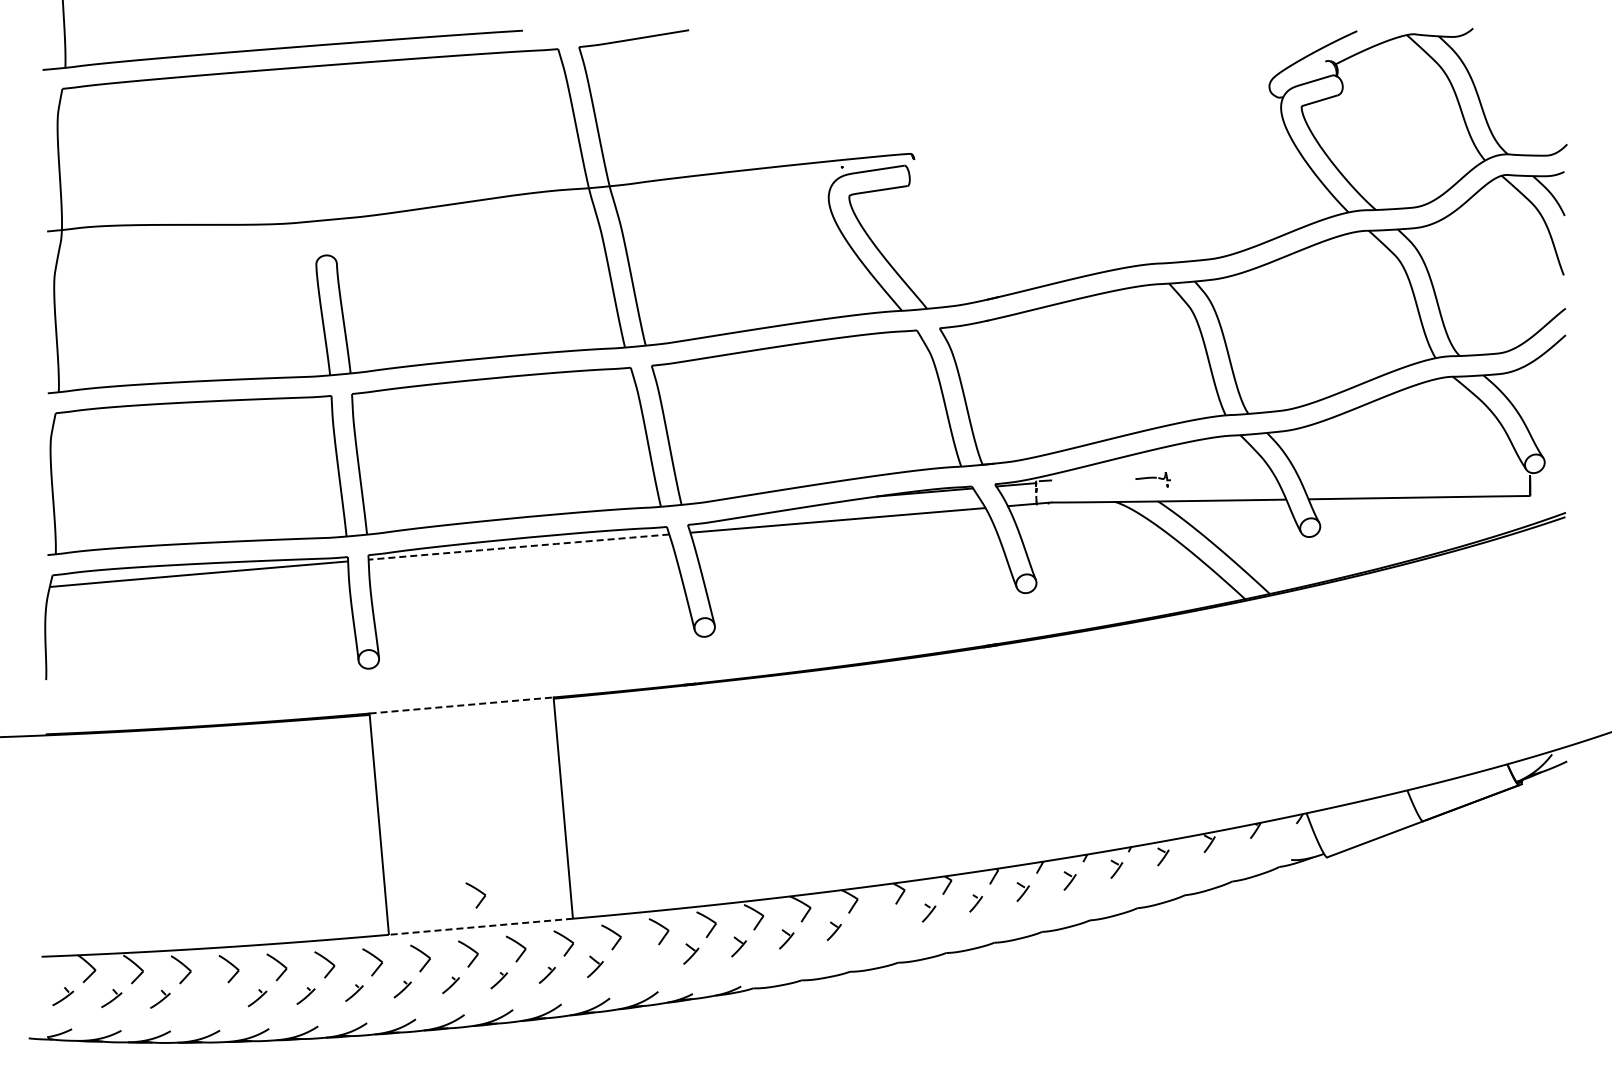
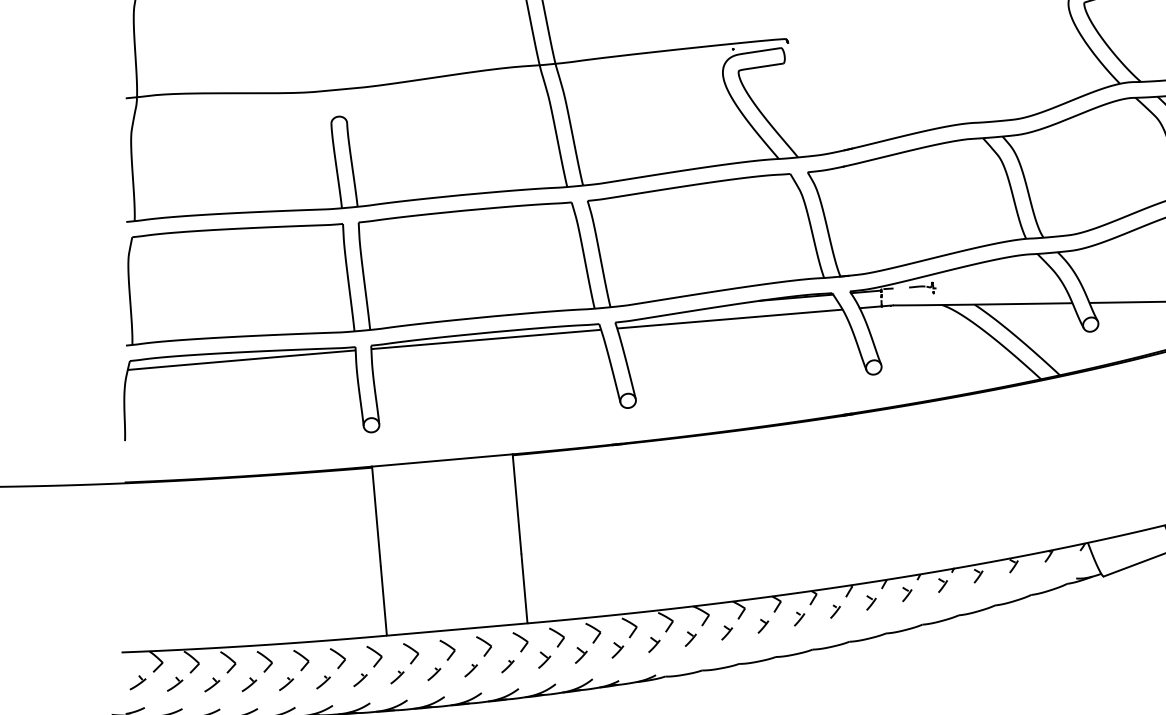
part: (1152, 479) -> (922, 287), moved
arc: (518, 547) -> (485, 339), dashed -> solid
line: (462, 705) -> (443, 460), dashed -> solid
part: (475, 895) -> (453, 605), removed
part: (881, 922) -> (763, 626), added
line: (480, 926) -> (456, 629), dashed -> solid
part: (643, 960) -> (581, 655), added
part: (209, 998) -> (249, 684), added

